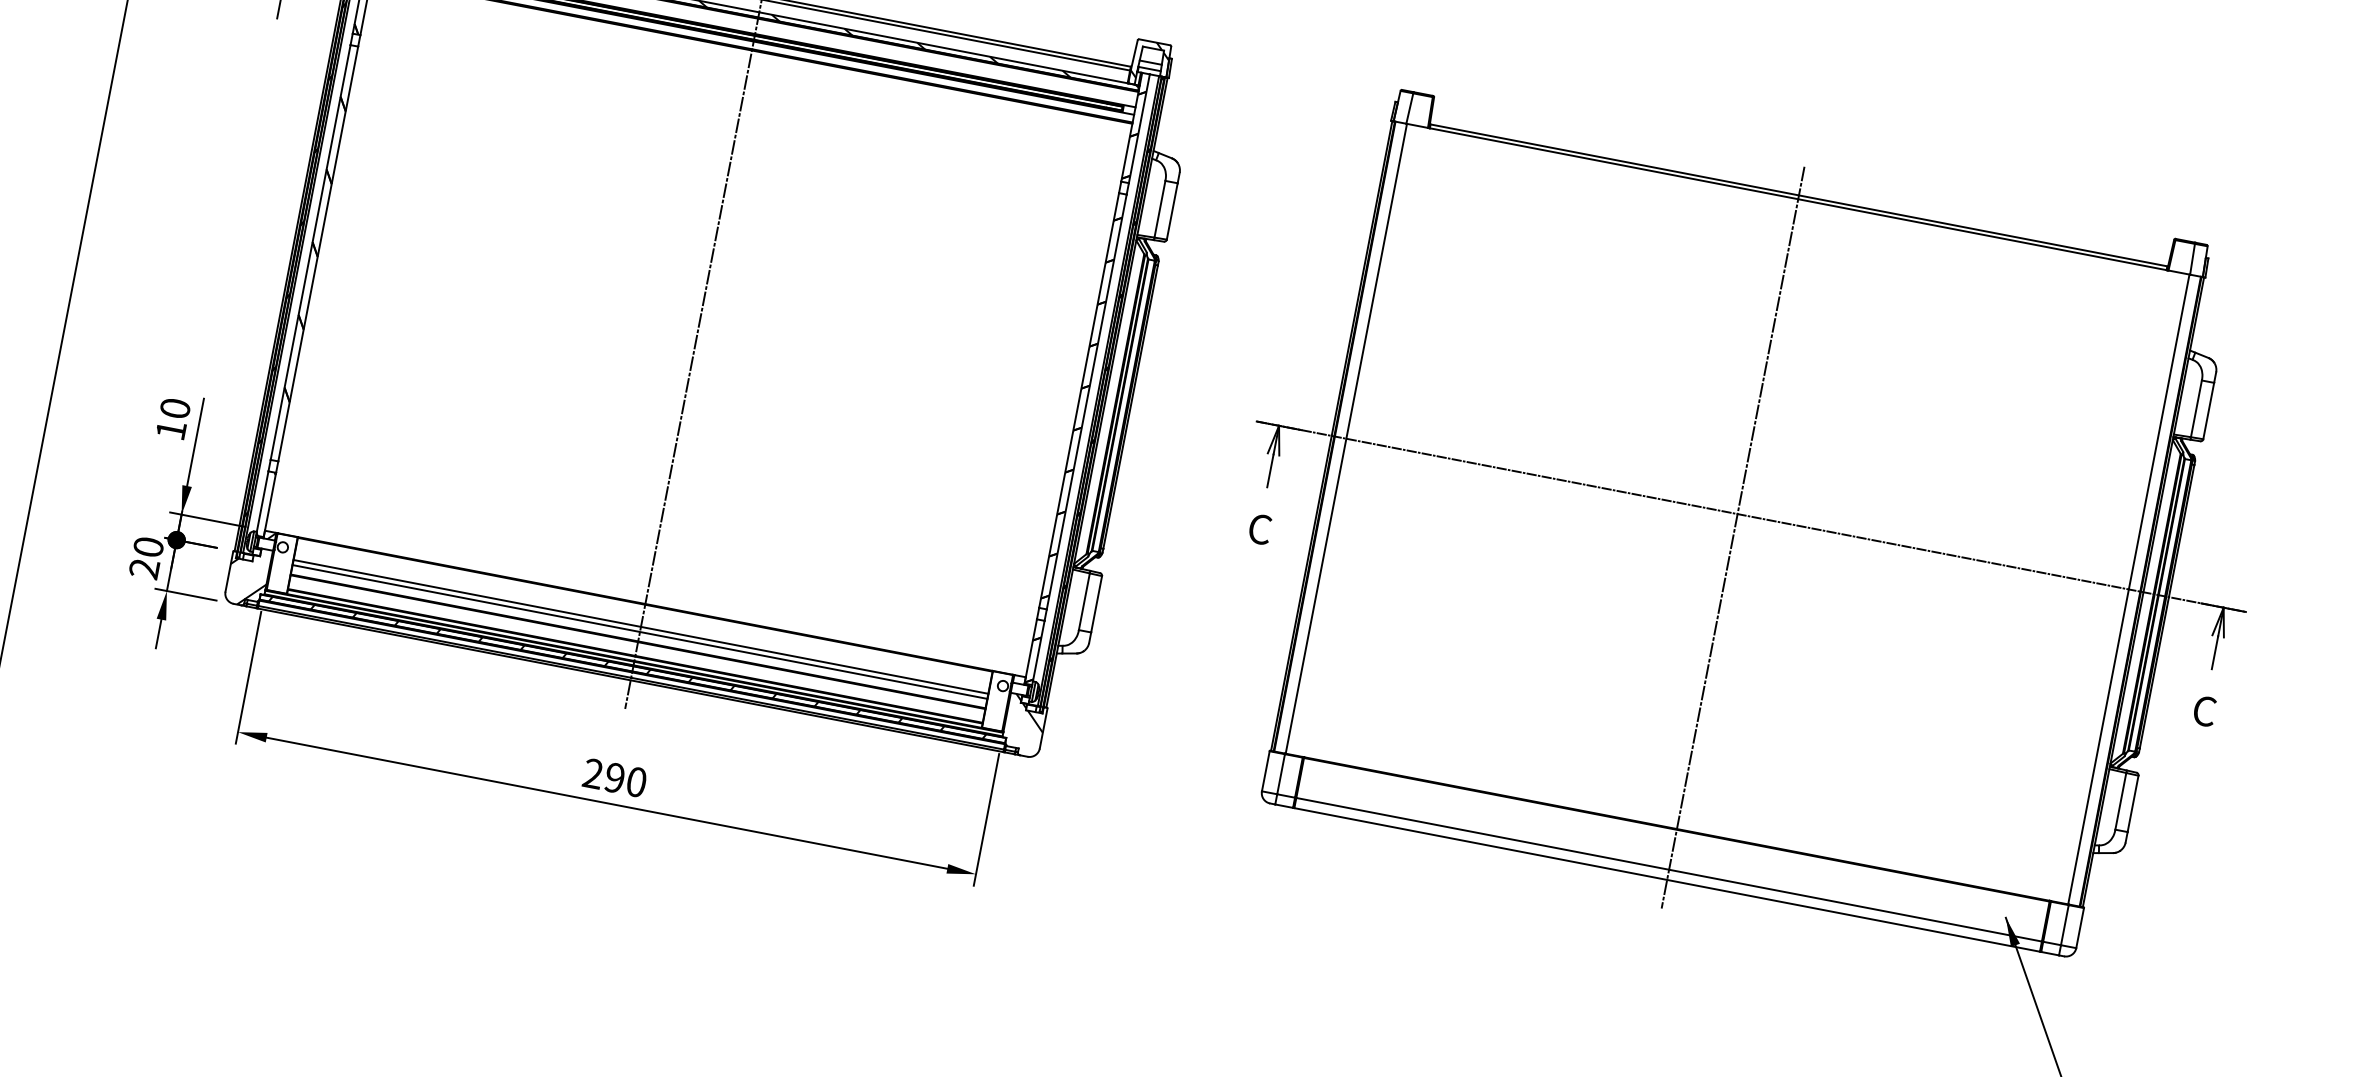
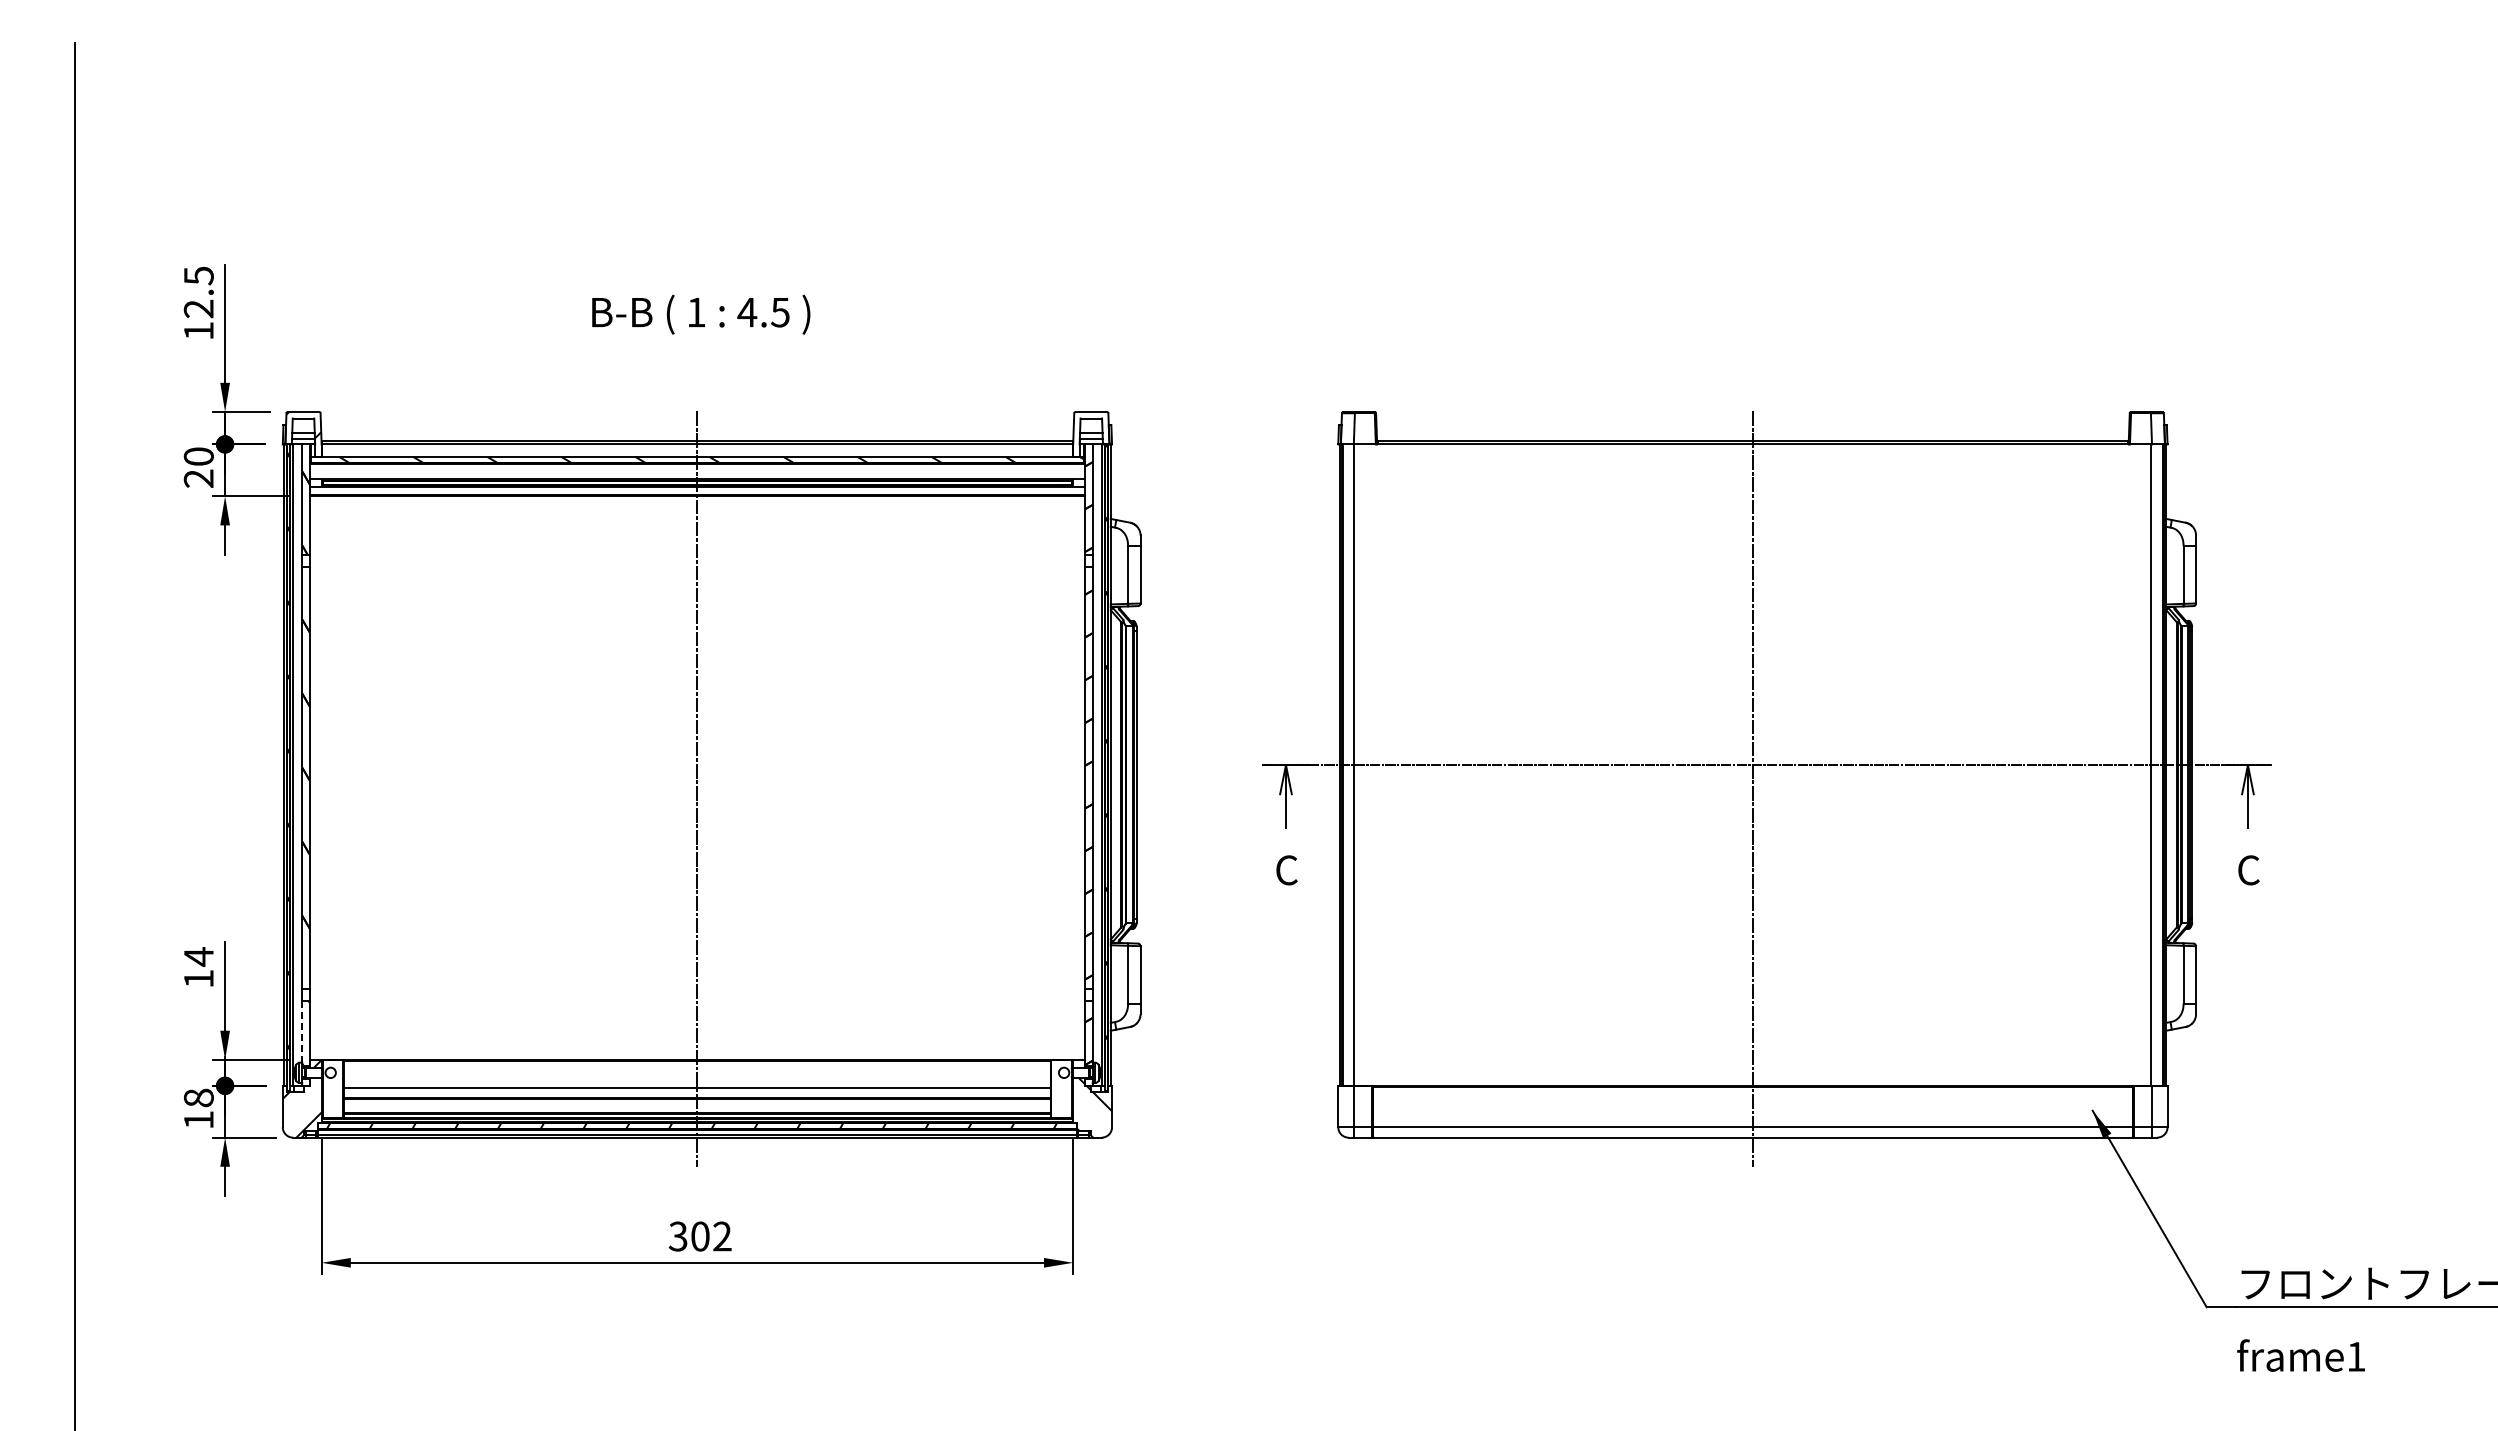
hatch: (1150, 61) -> (1090, 431), removed
text: (175, 408) -> (198, 956), 10 -> 14
line: (262, 501) -> (302, 1031), solid -> dashed
text: (146, 557) -> (198, 1108), 20 -> 18
line: (641, 627) -> (697, 1083), removed
text: (614, 777) -> (699, 1236), 290 -> 302

